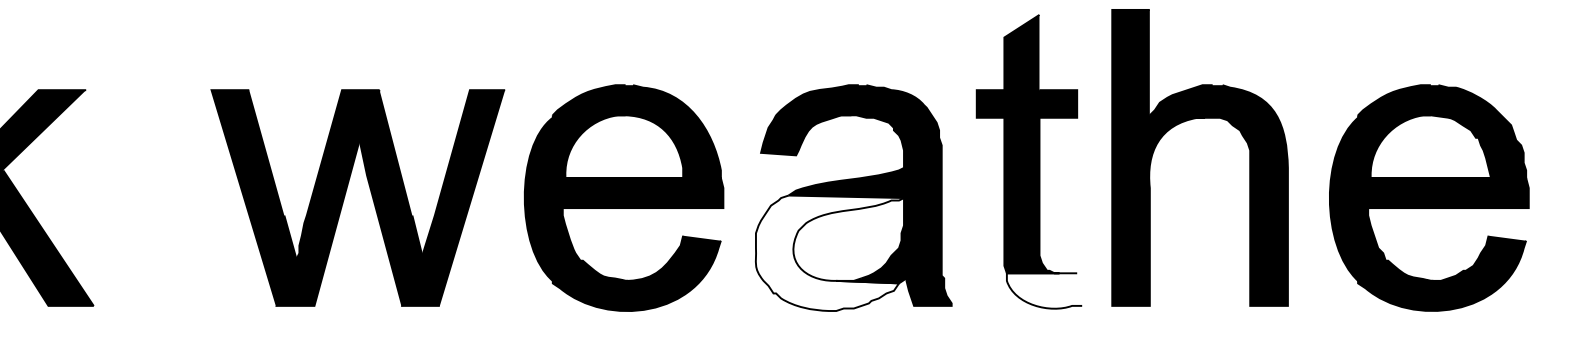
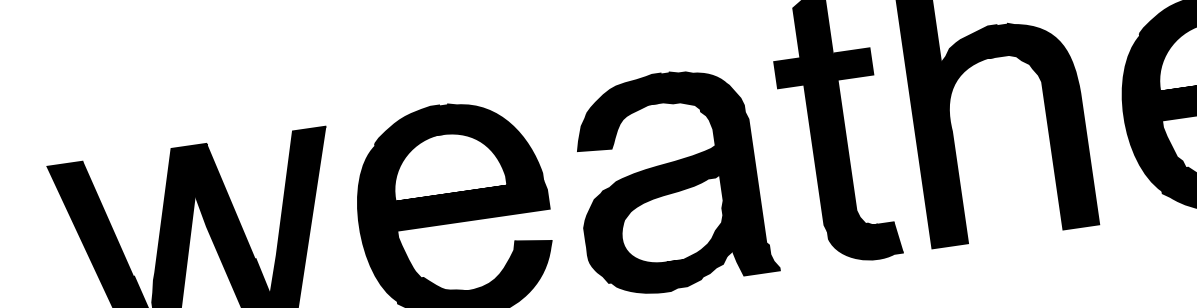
fill: (829, 252) -> (656, 236), added
fill: (1044, 290) -> (865, 243), added

